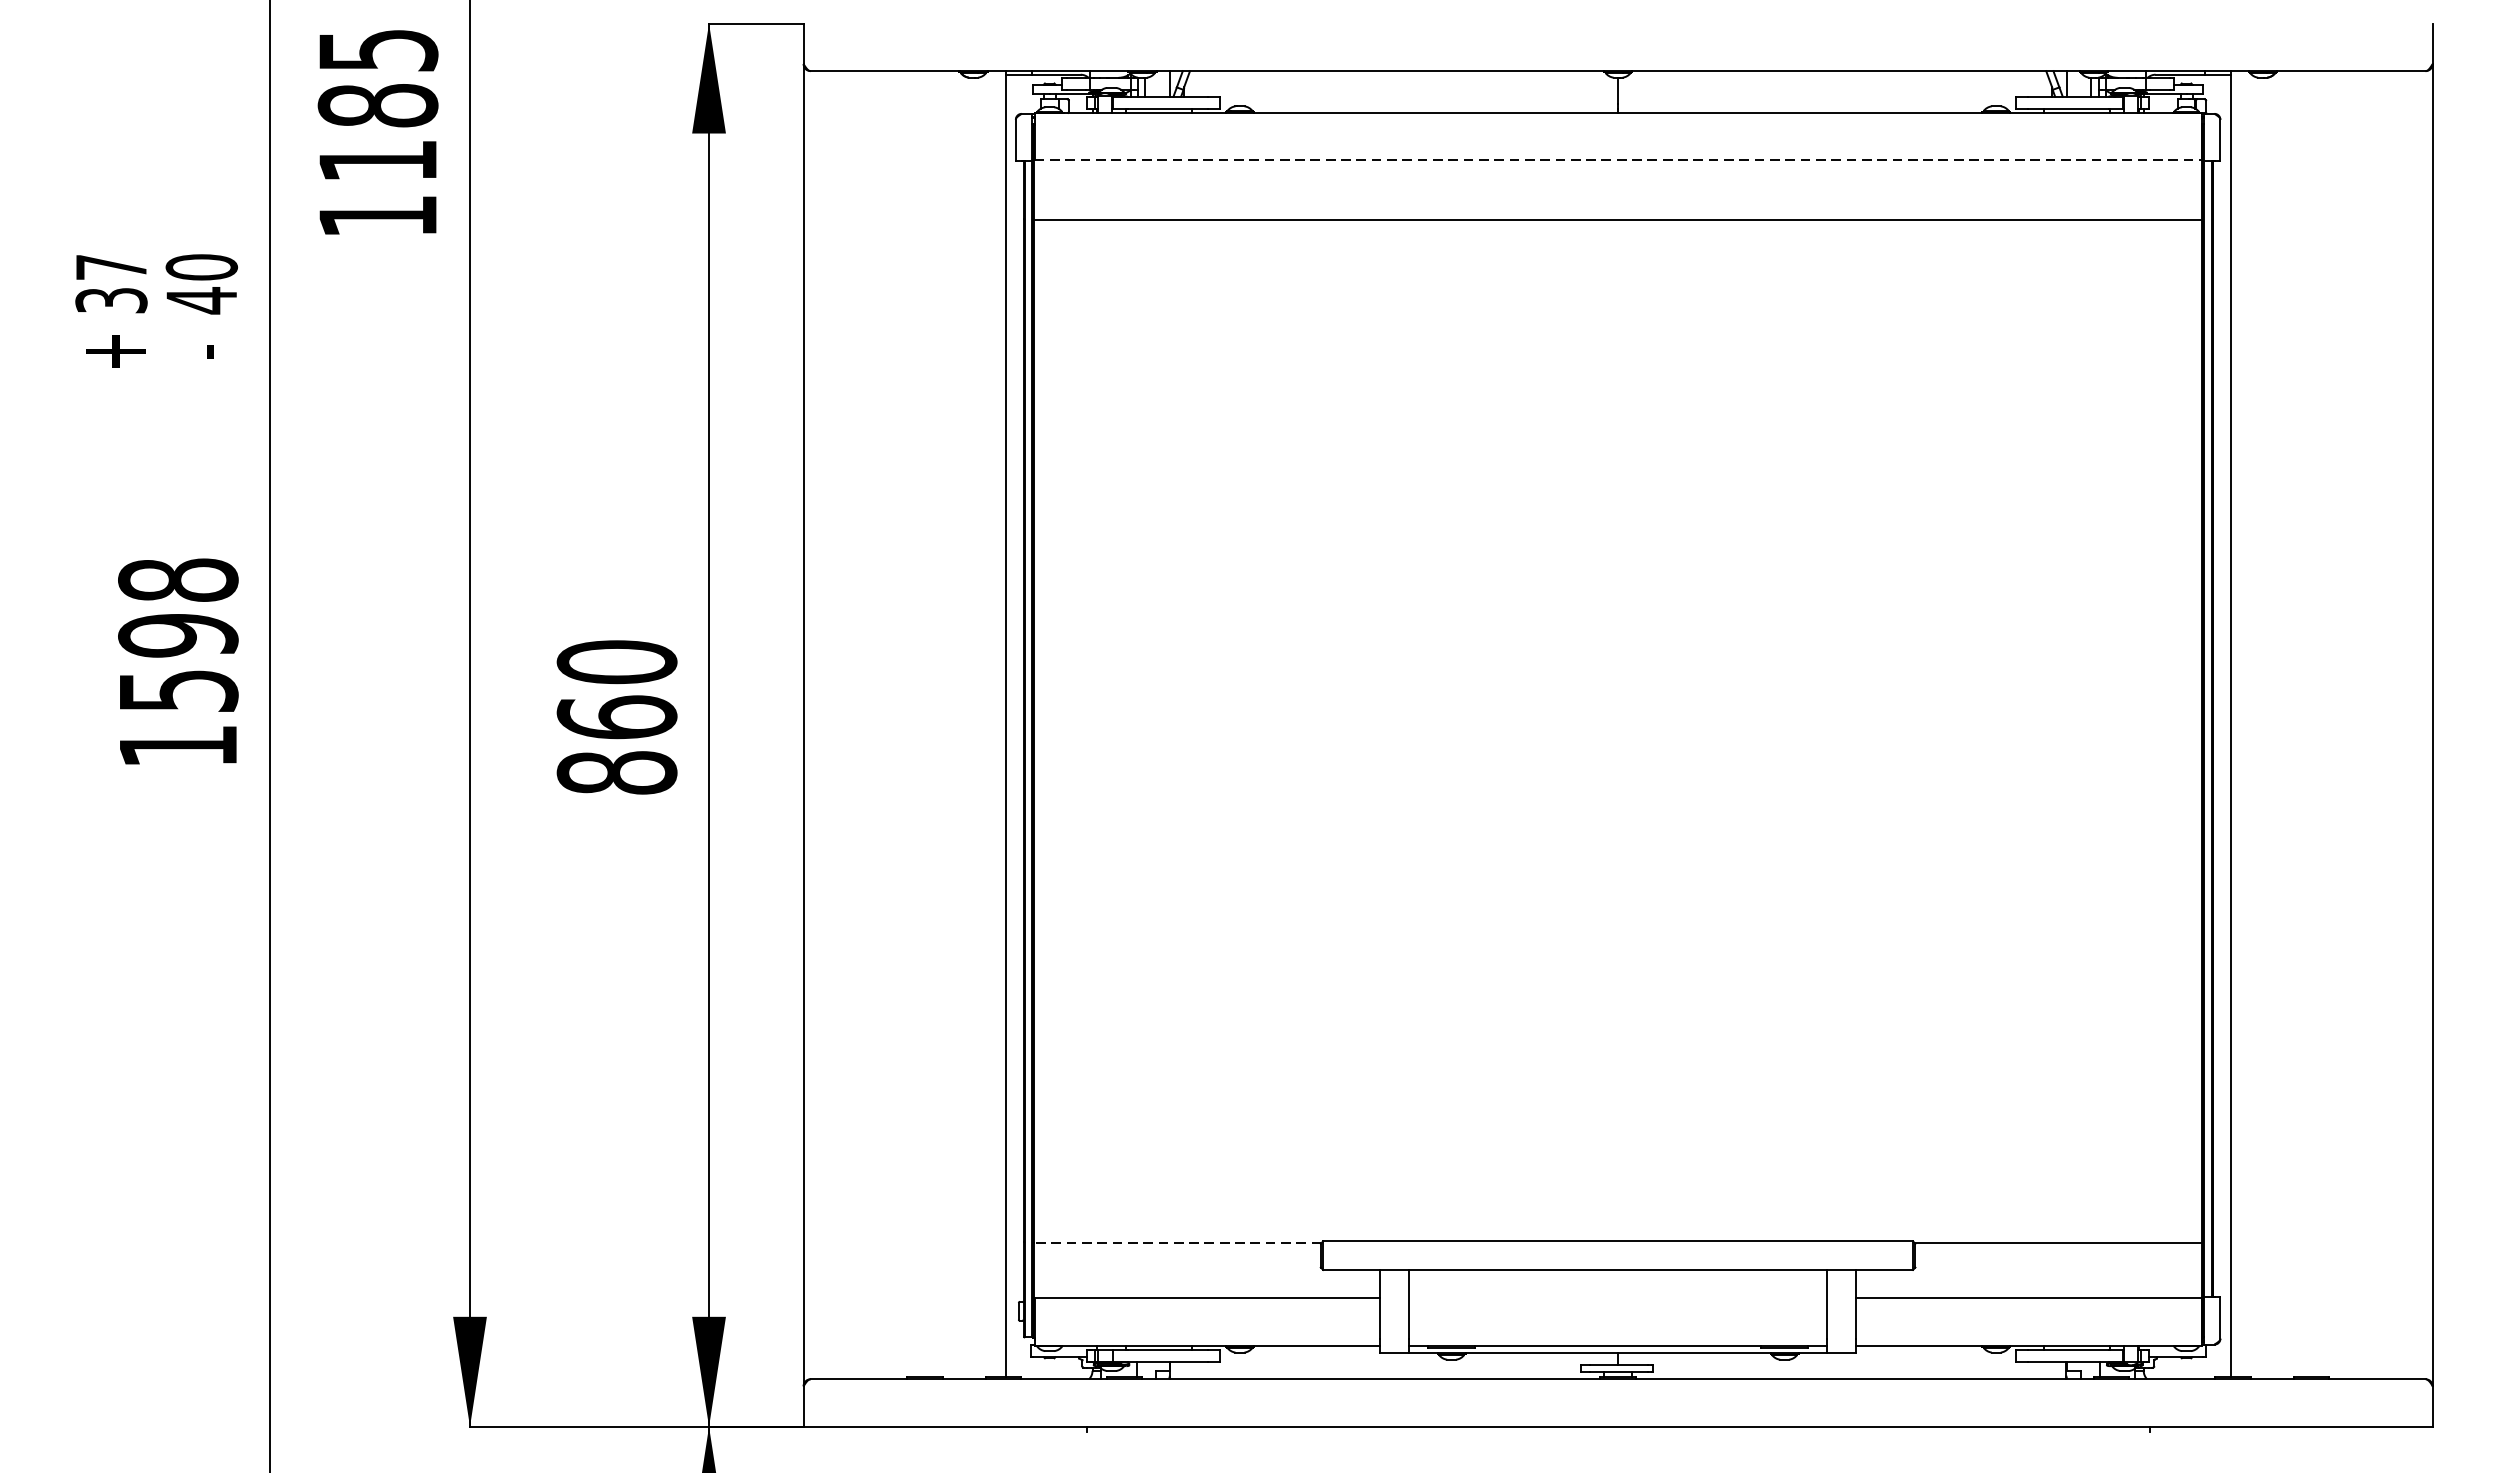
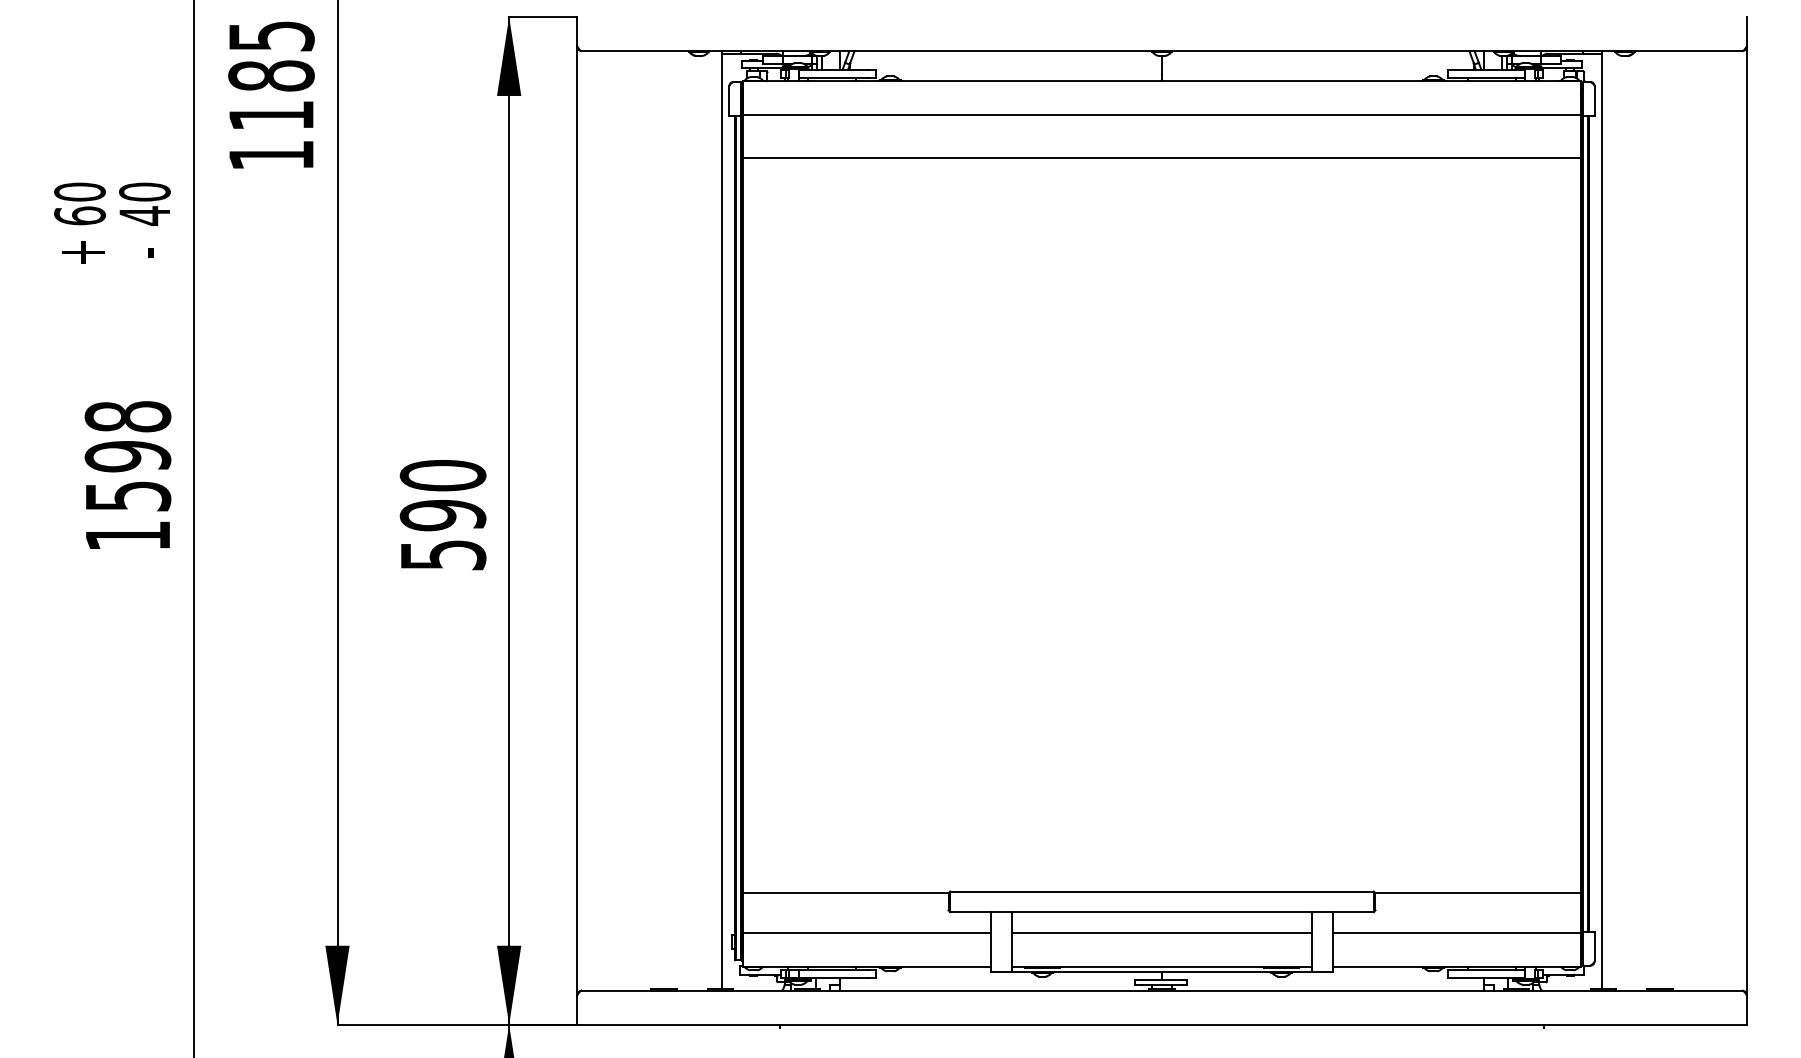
line: (1617, 160) -> (1161, 115), dashed -> solid
text: (110, 283) -> (79, 203), 37 -> 60
text: (616, 744) -> (442, 534), 860 -> 590
line: (1177, 1242) -> (845, 892), dashed -> solid
line: (1617, 1298) -> (1161, 932), added

